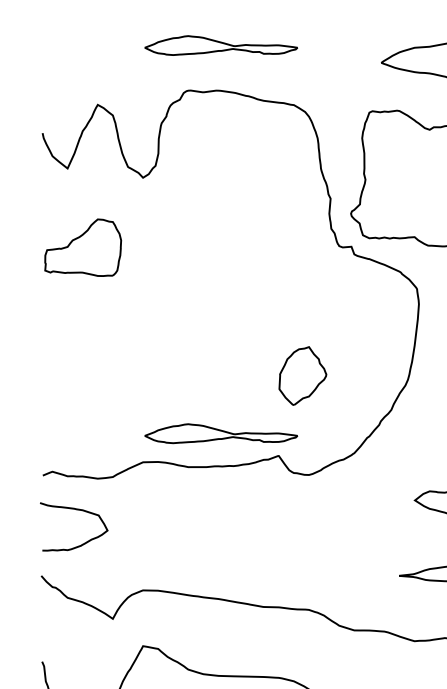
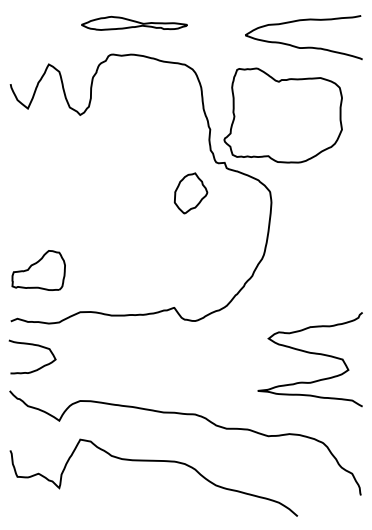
part: (82, 247) -> (38, 270), moved
part: (302, 376) -> (190, 193), moved
part: (221, 433) -> (134, 292), removed

